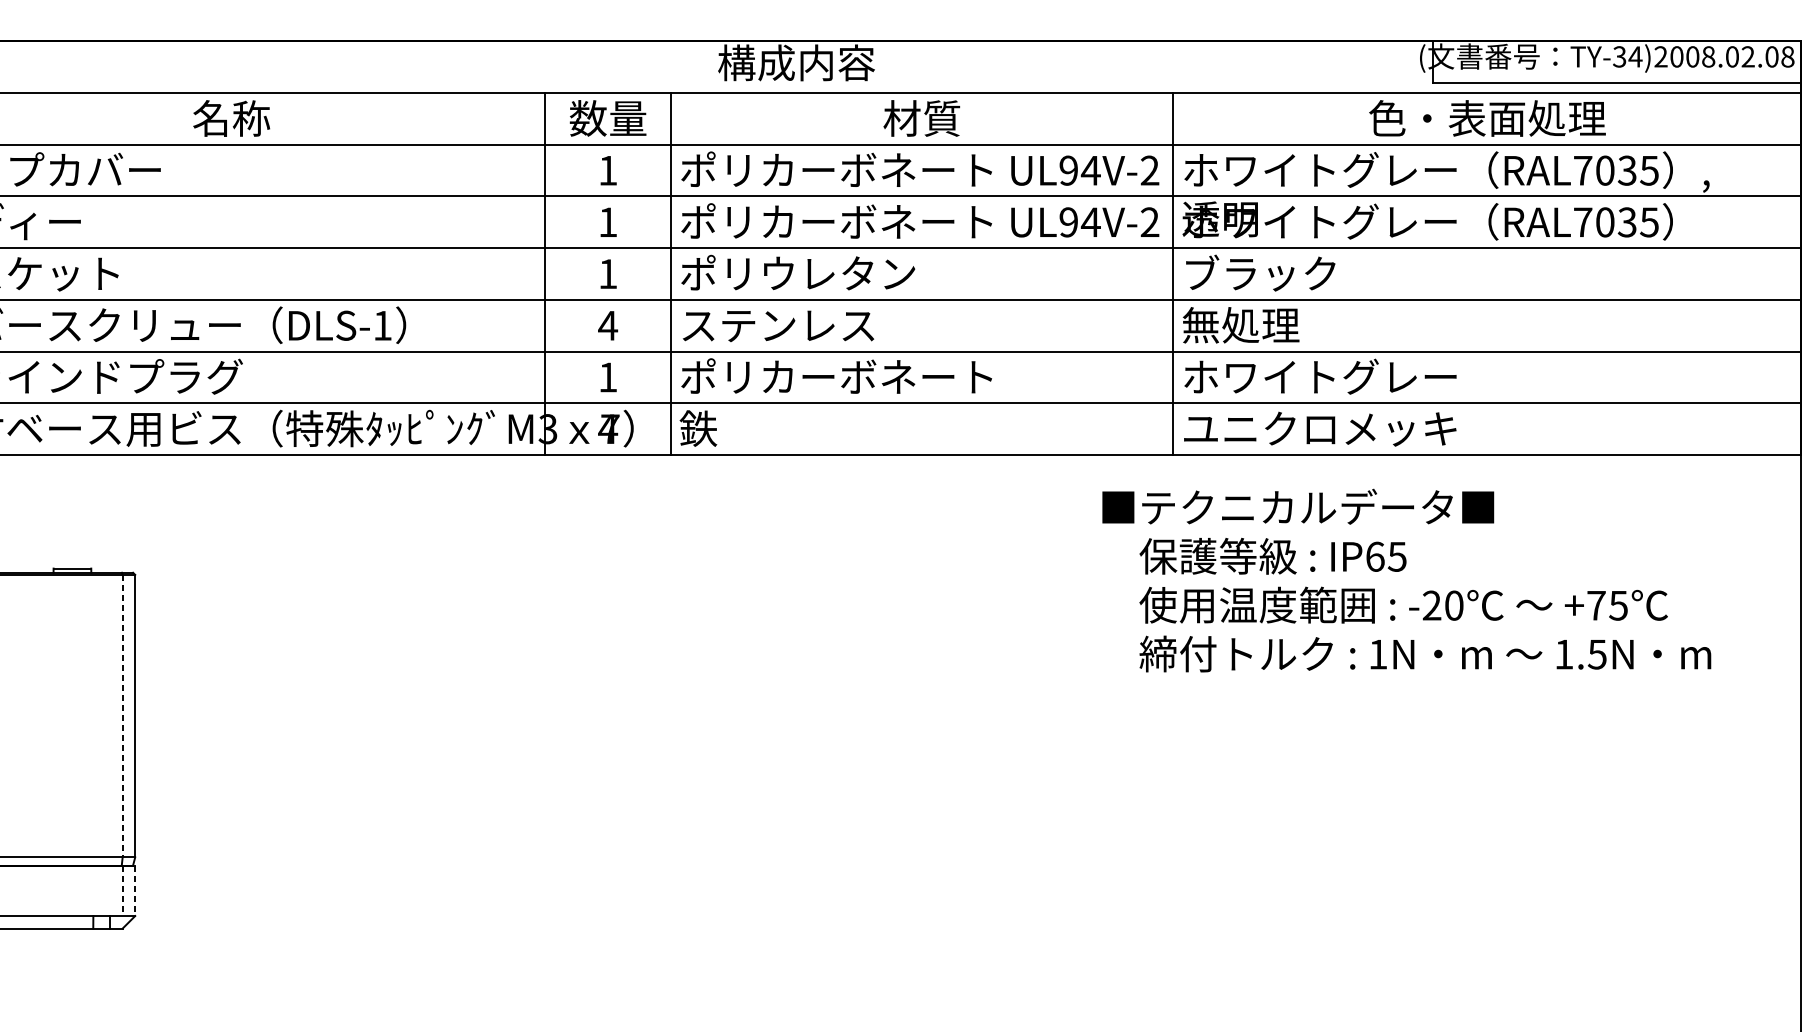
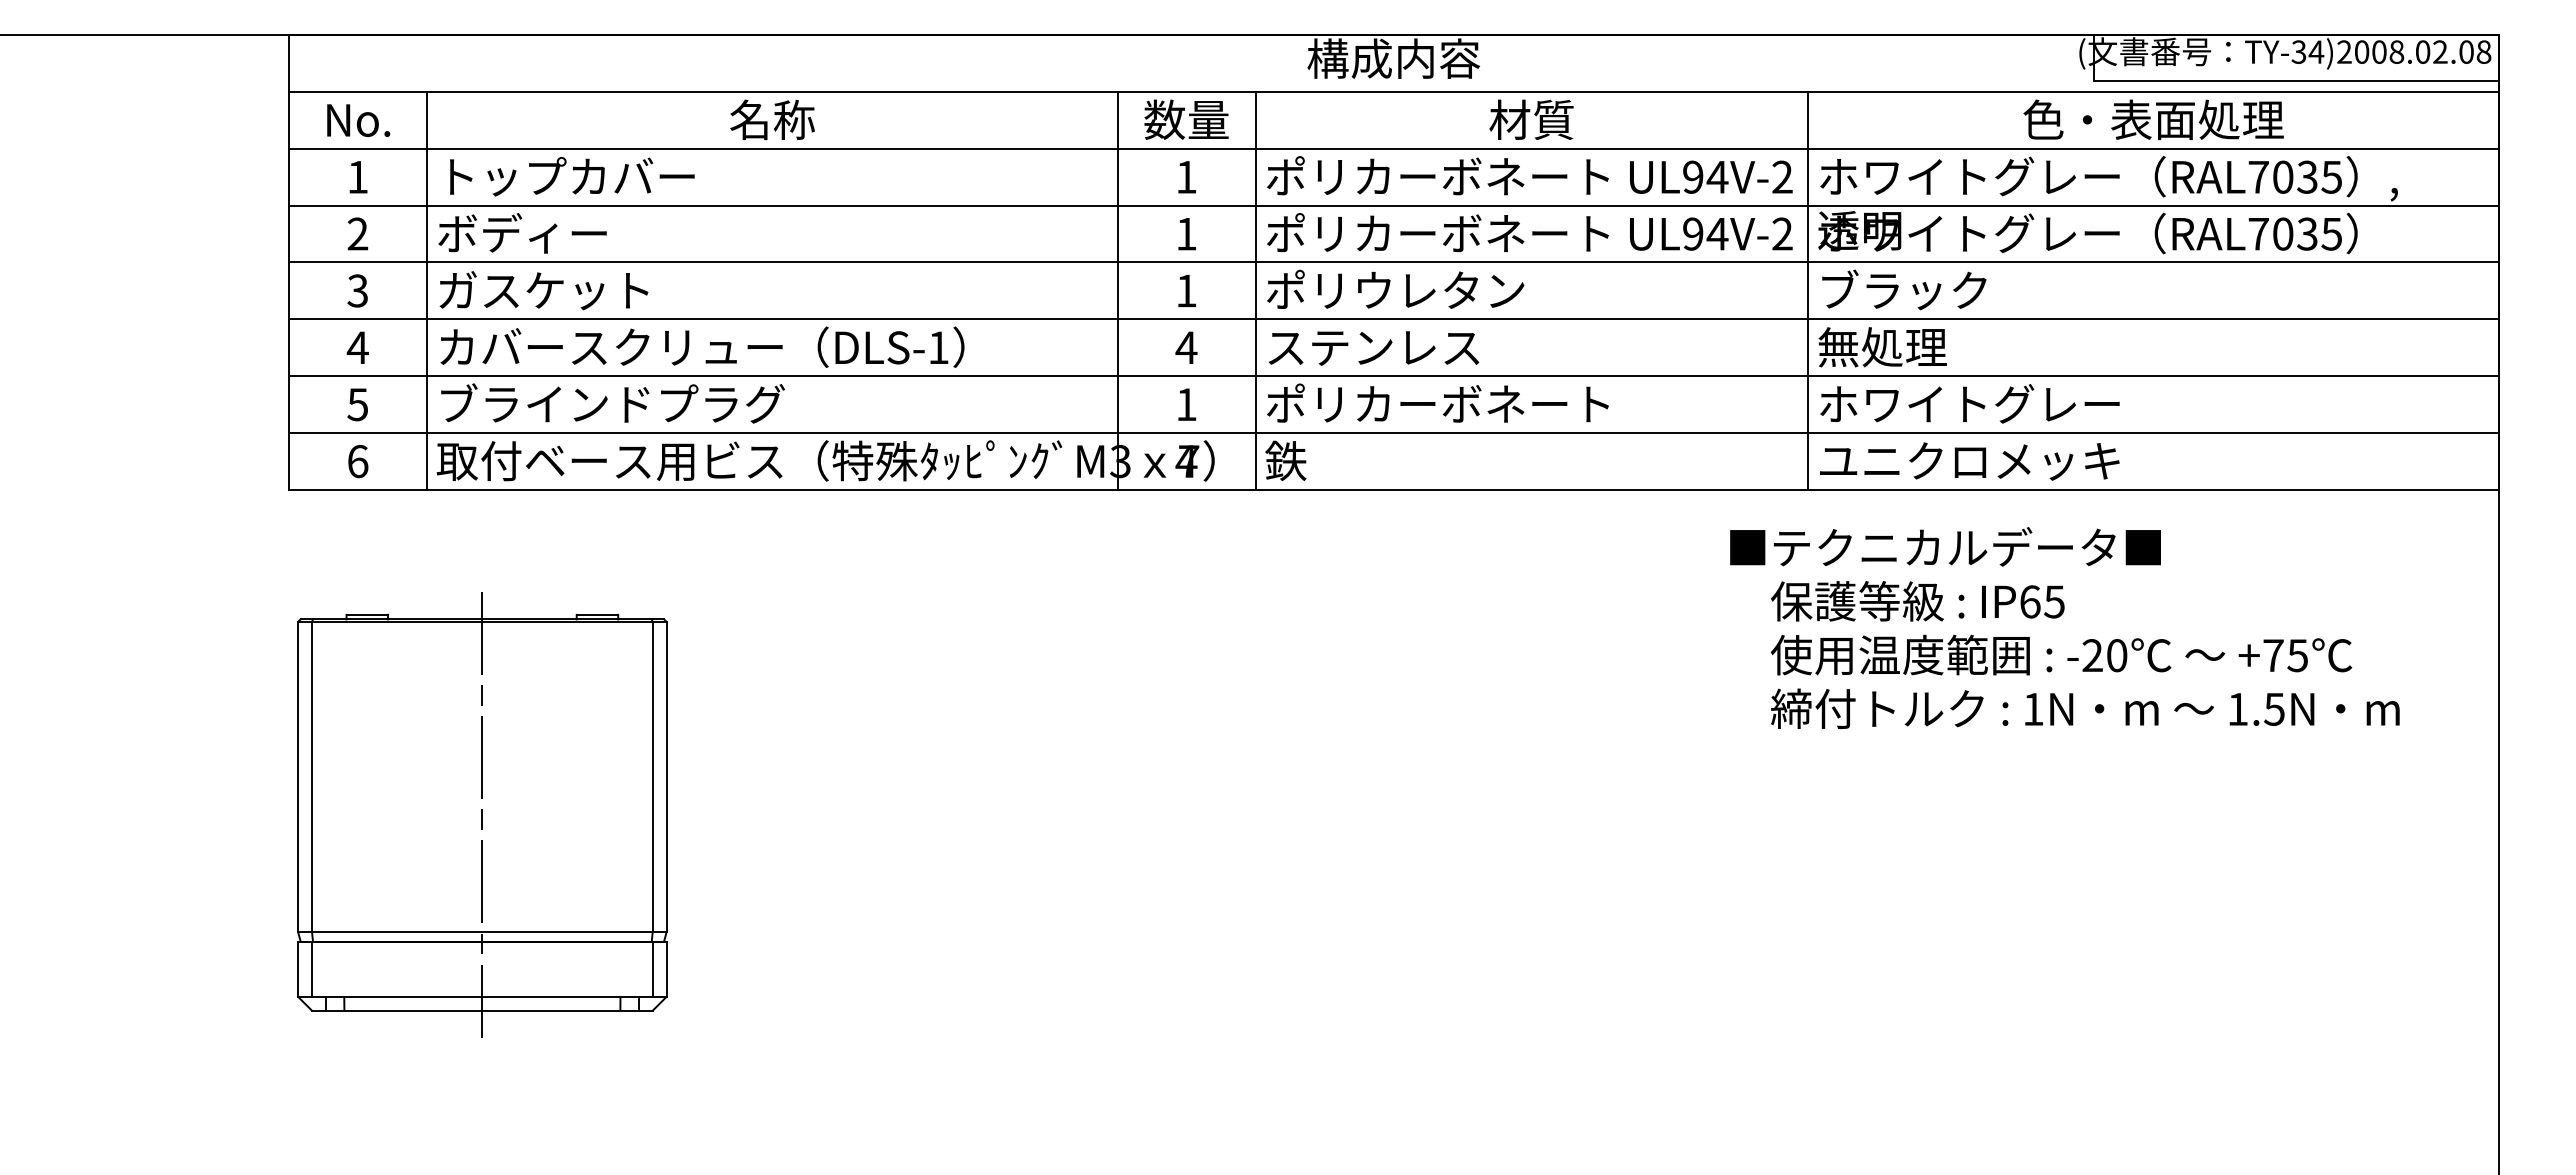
line: (122, 716) -> (652, 777), dashed -> solid
line: (122, 891) -> (652, 969), dashed -> solid
line: (135, 891) -> (666, 969), dashed -> solid

